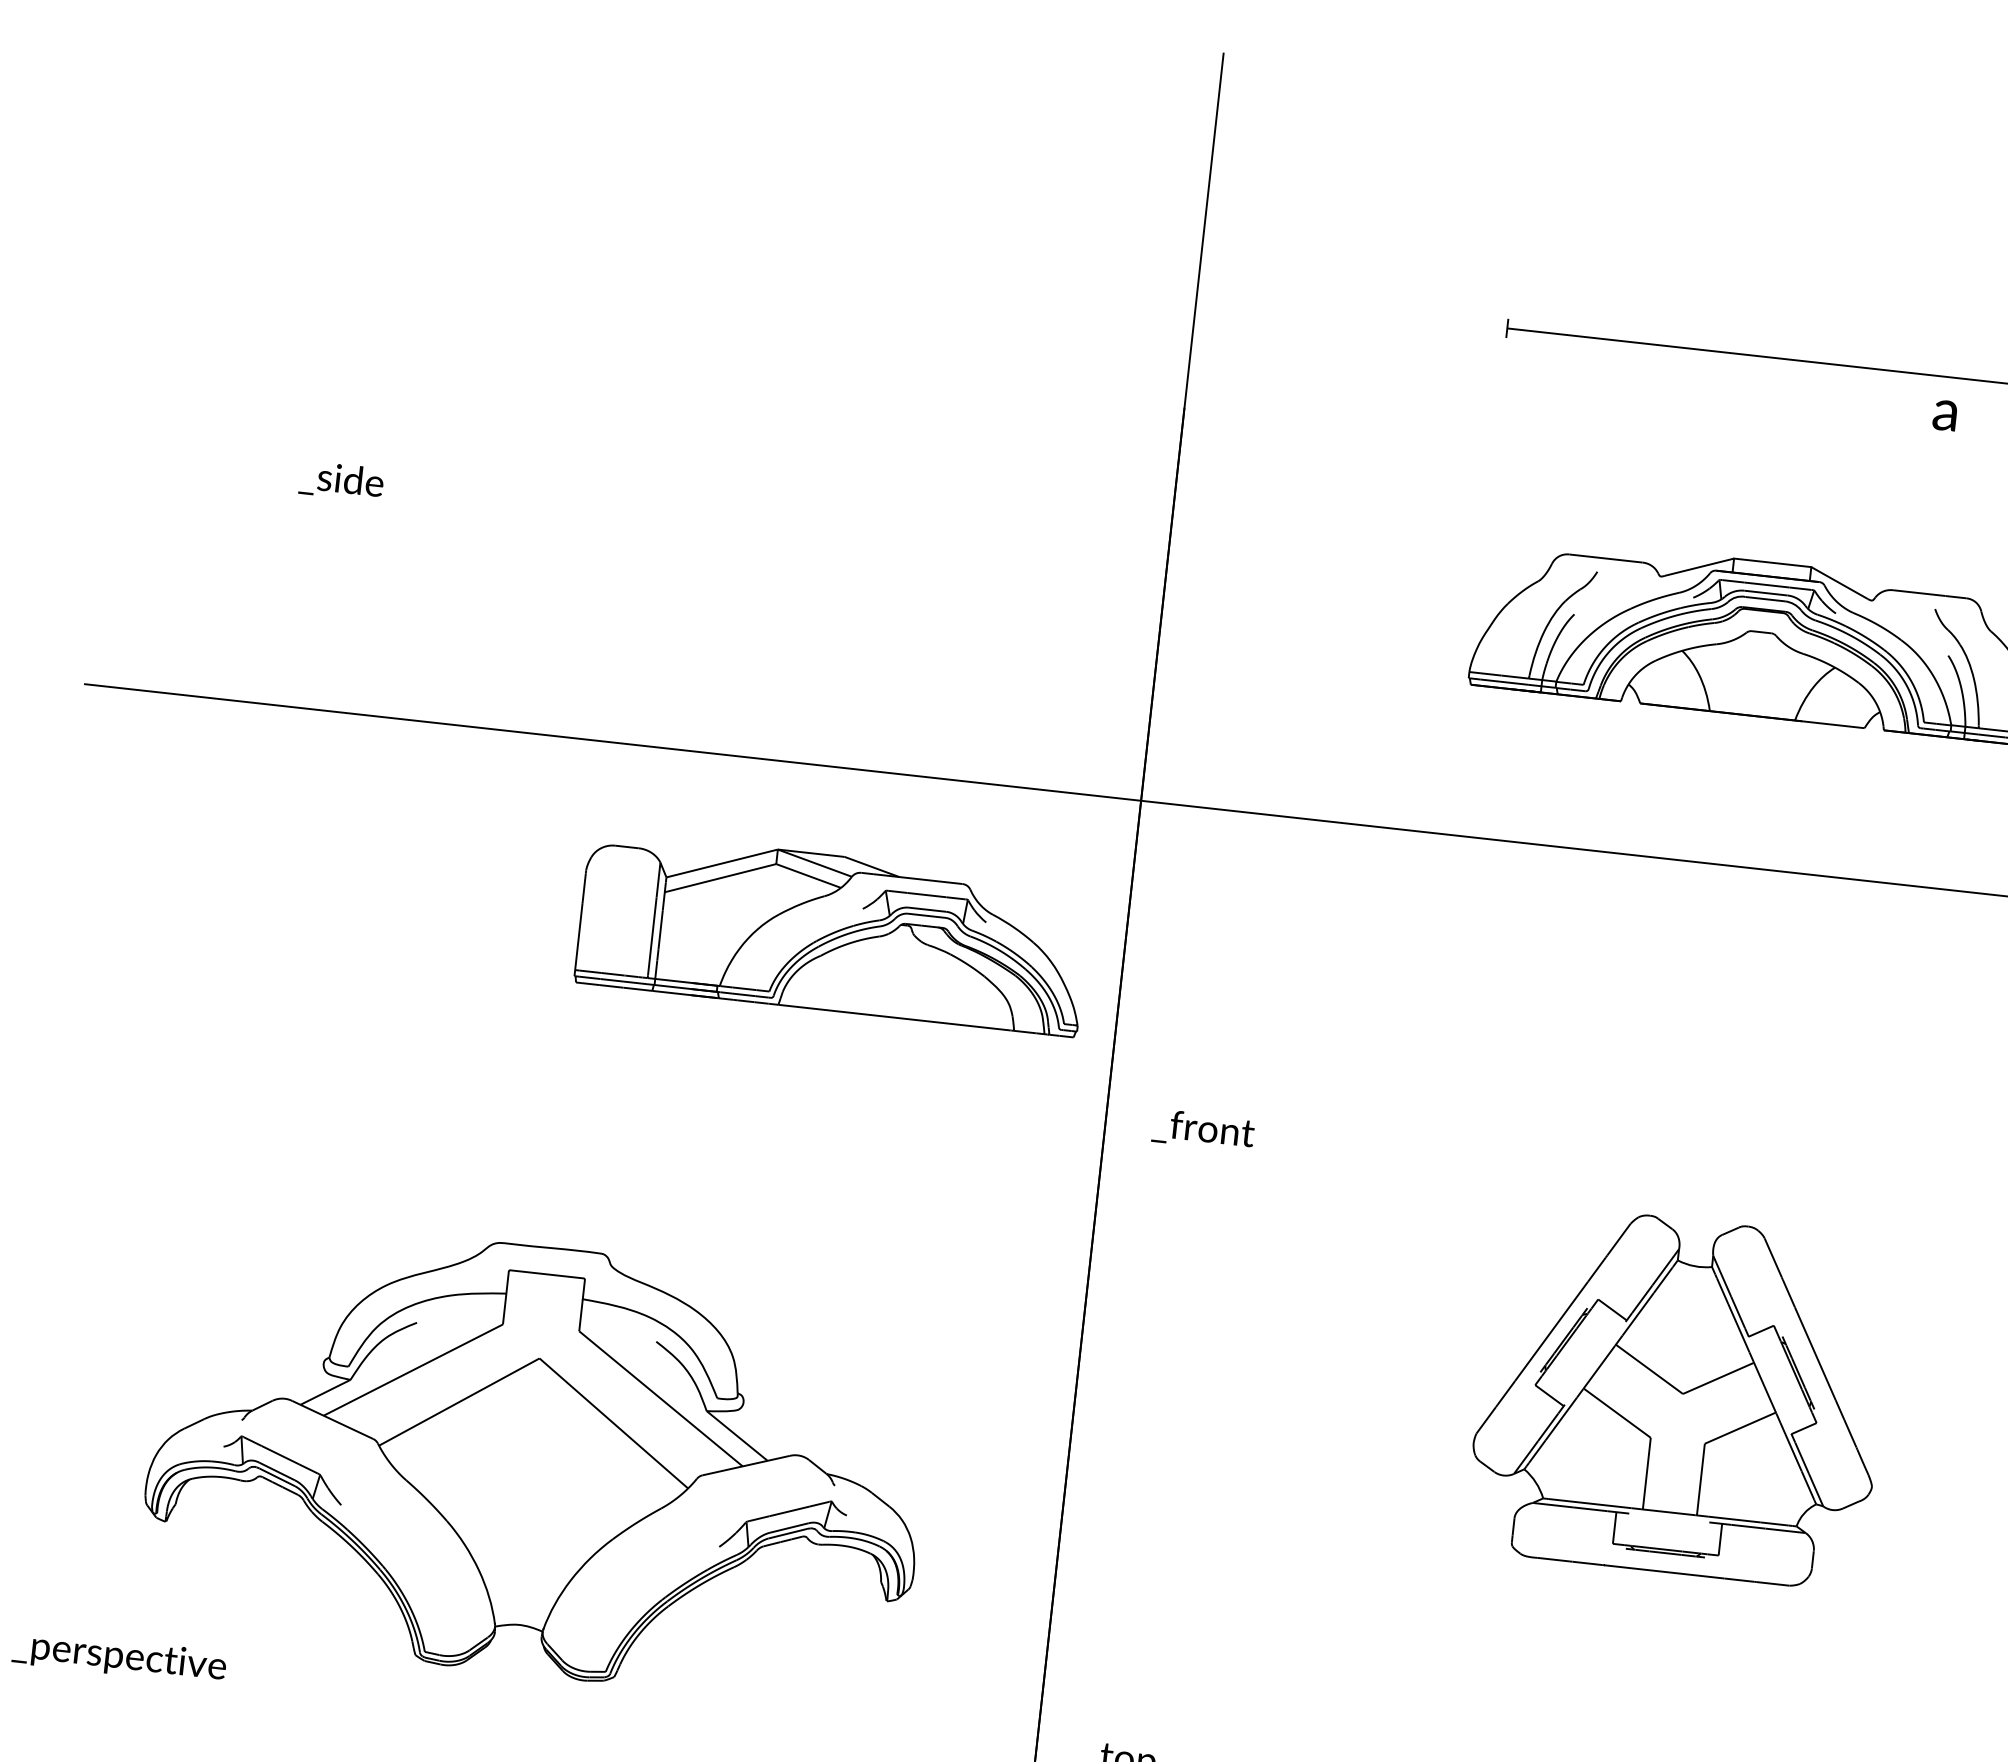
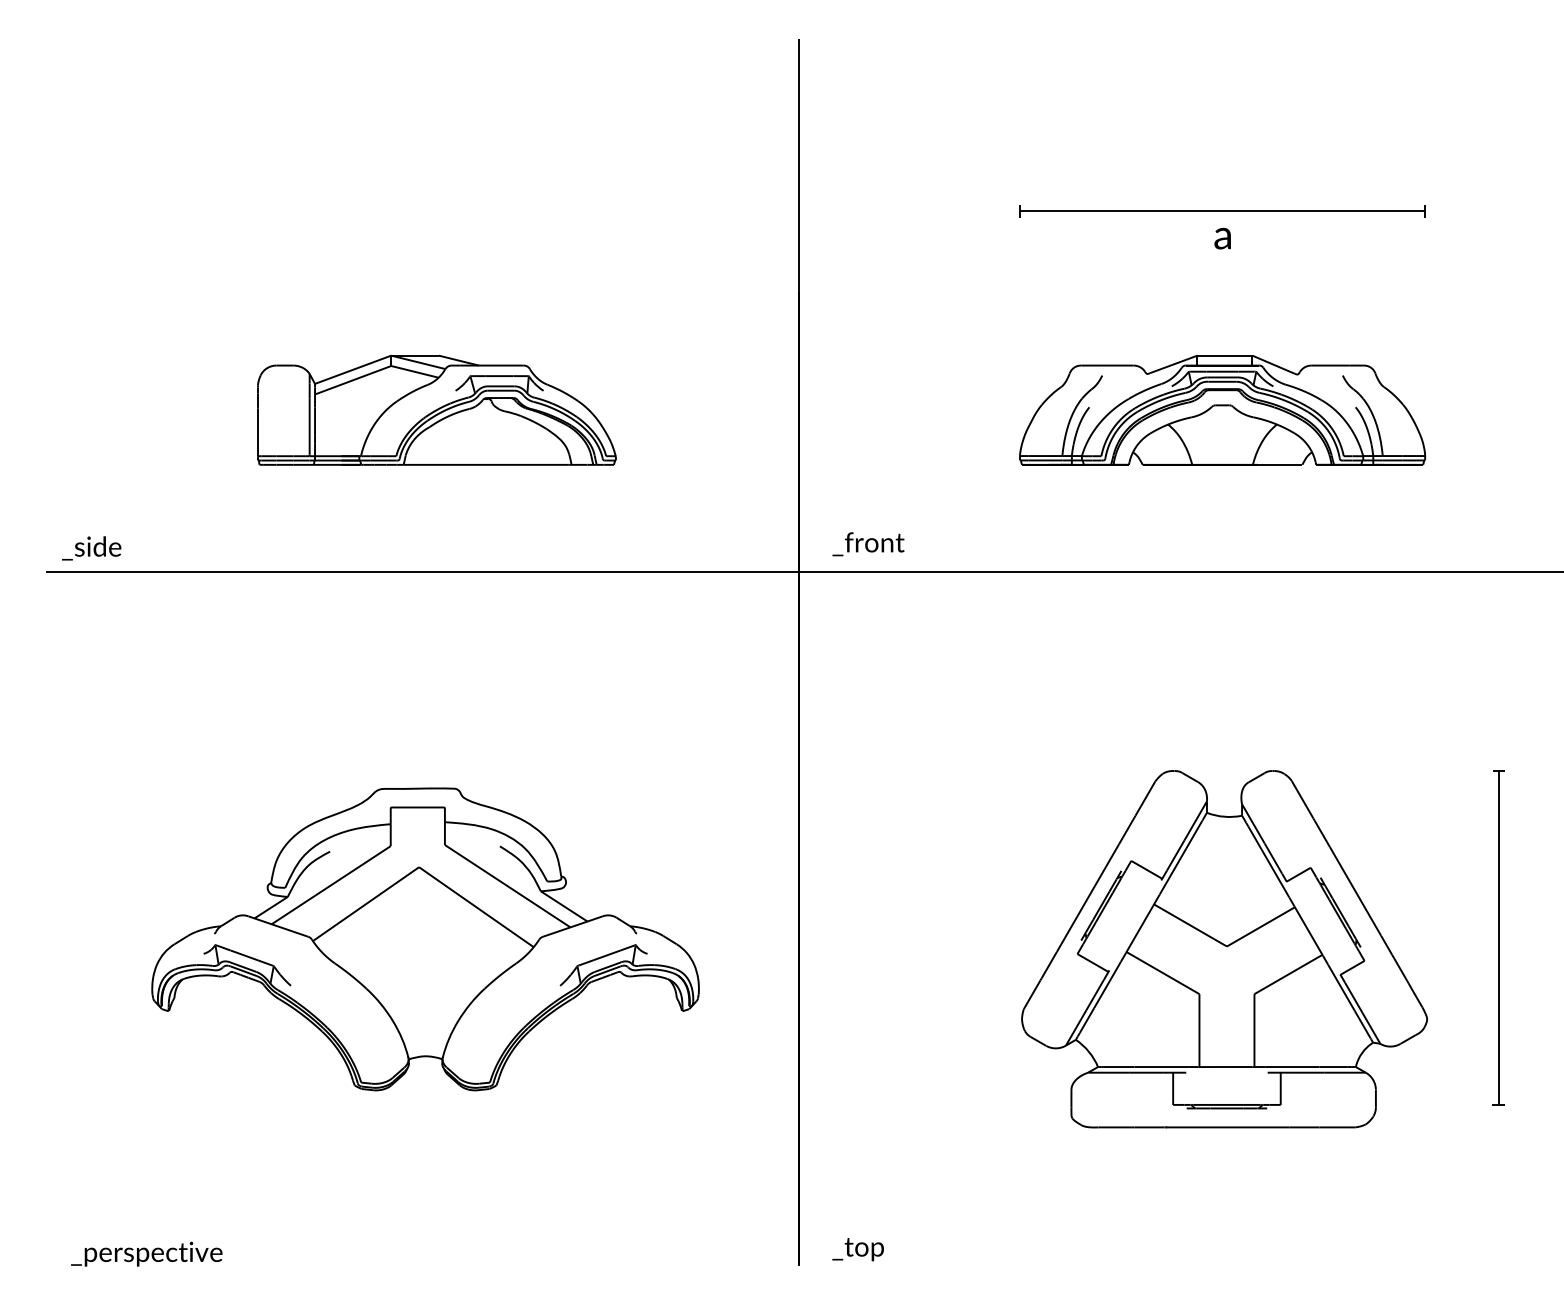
text: (1944, 415) -> (1222, 238), moved
text: (341, 481) -> (91, 548), moved
part: (833, 932) -> (436, 409), moved
text: (1203, 1130) -> (868, 544), moved
part: (1680, 1396) -> (1224, 949), size x1.43
part: (537, 1460) -> (425, 939), moved

